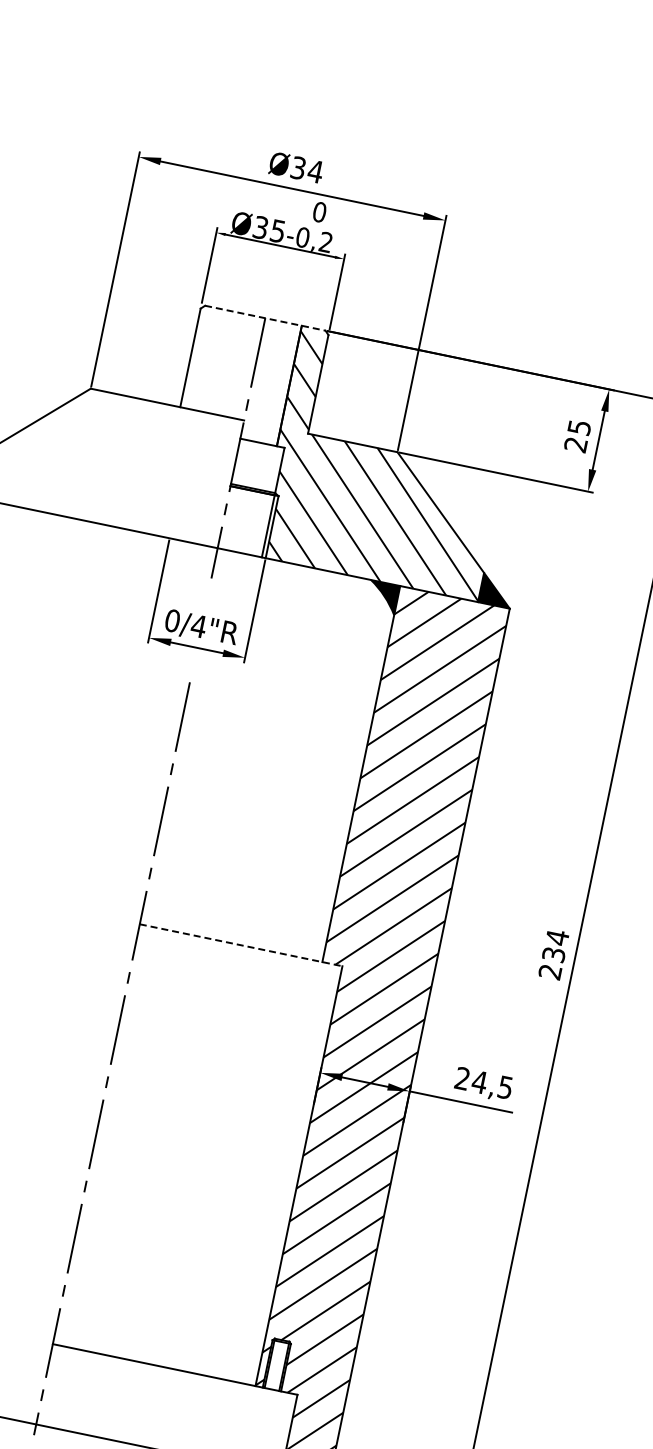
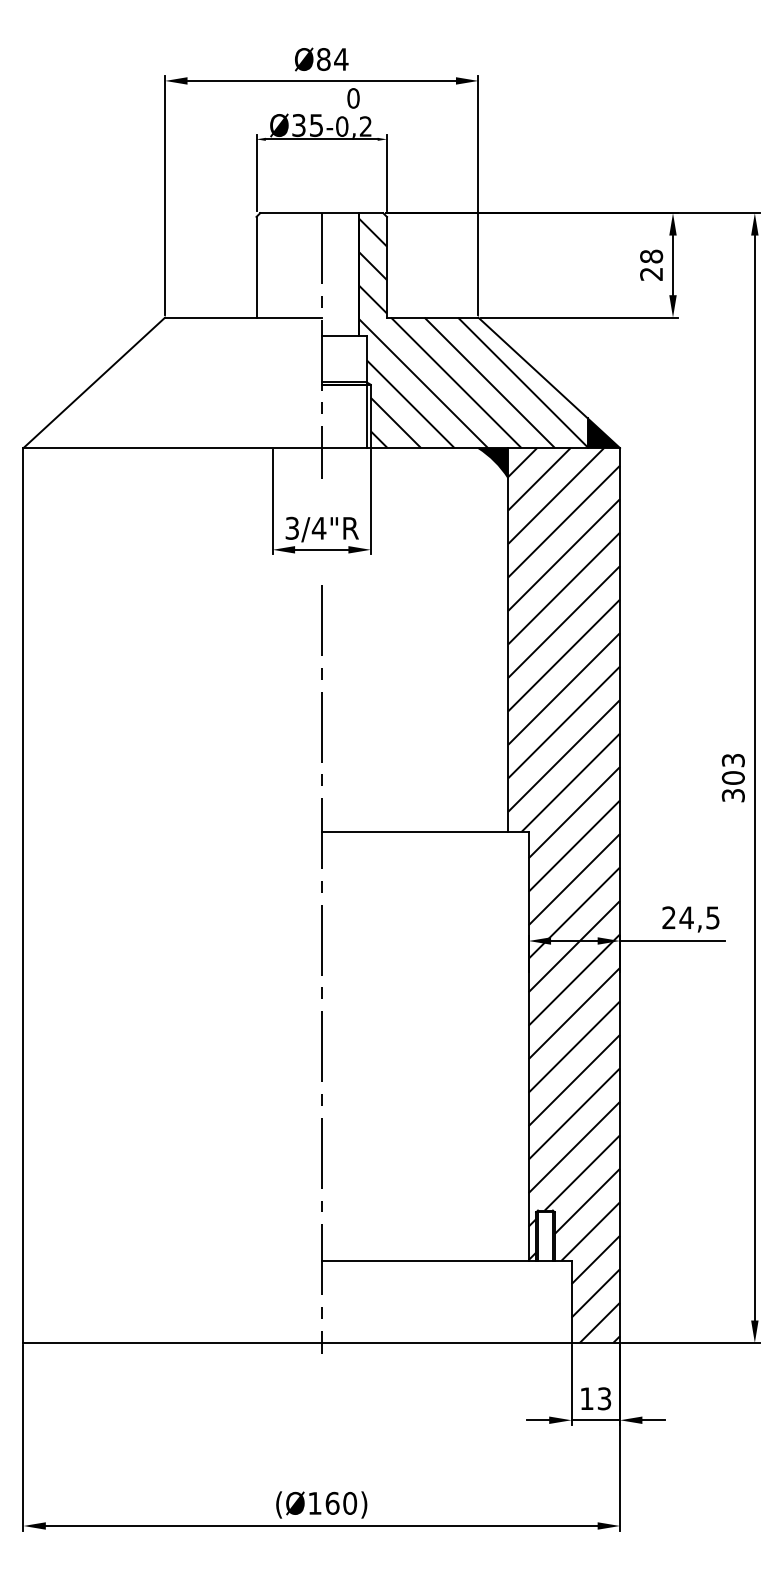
text: (298, 168) -> (323, 59), Ø34 -> Ø84
line: (265, 318) -> (321, 213), dashed -> solid
text: (579, 427) -> (651, 256), 25 -> 28
text: (172, 620) -> (292, 527), 0/4"R -> 3/4"R
line: (241, 945) -> (425, 832), dashed -> solid
text: (553, 954) -> (732, 777), 234 -> 303

